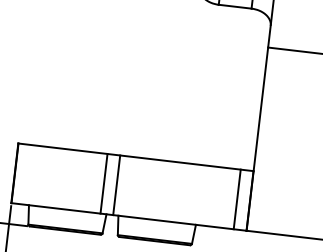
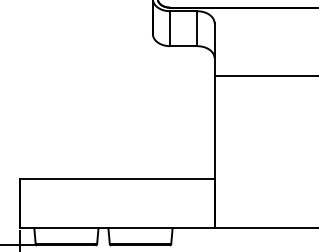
line: (103, 183) -> (93, 203), removed
line: (117, 185) -> (104, 203), removed
line: (236, 199) -> (203, 203), removed

